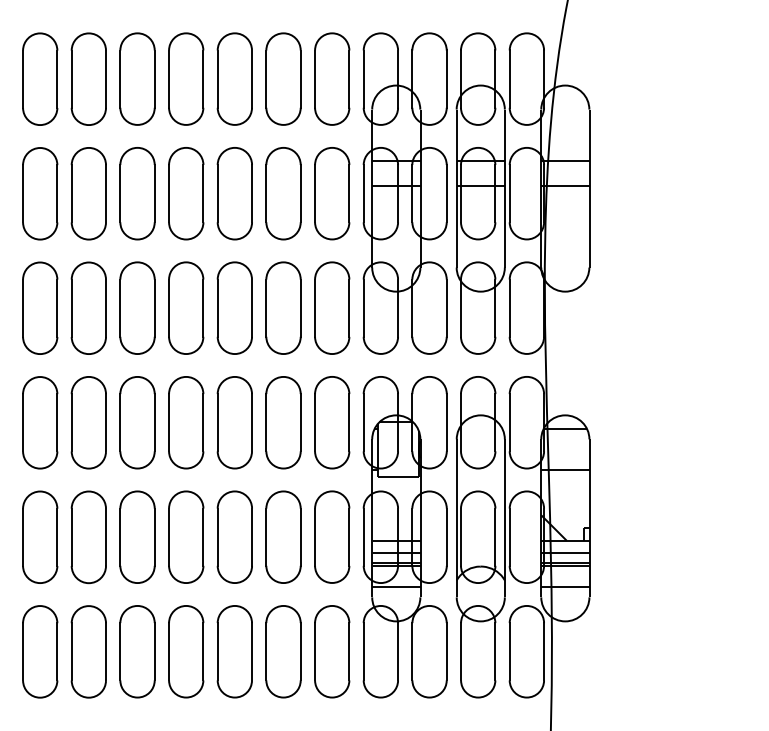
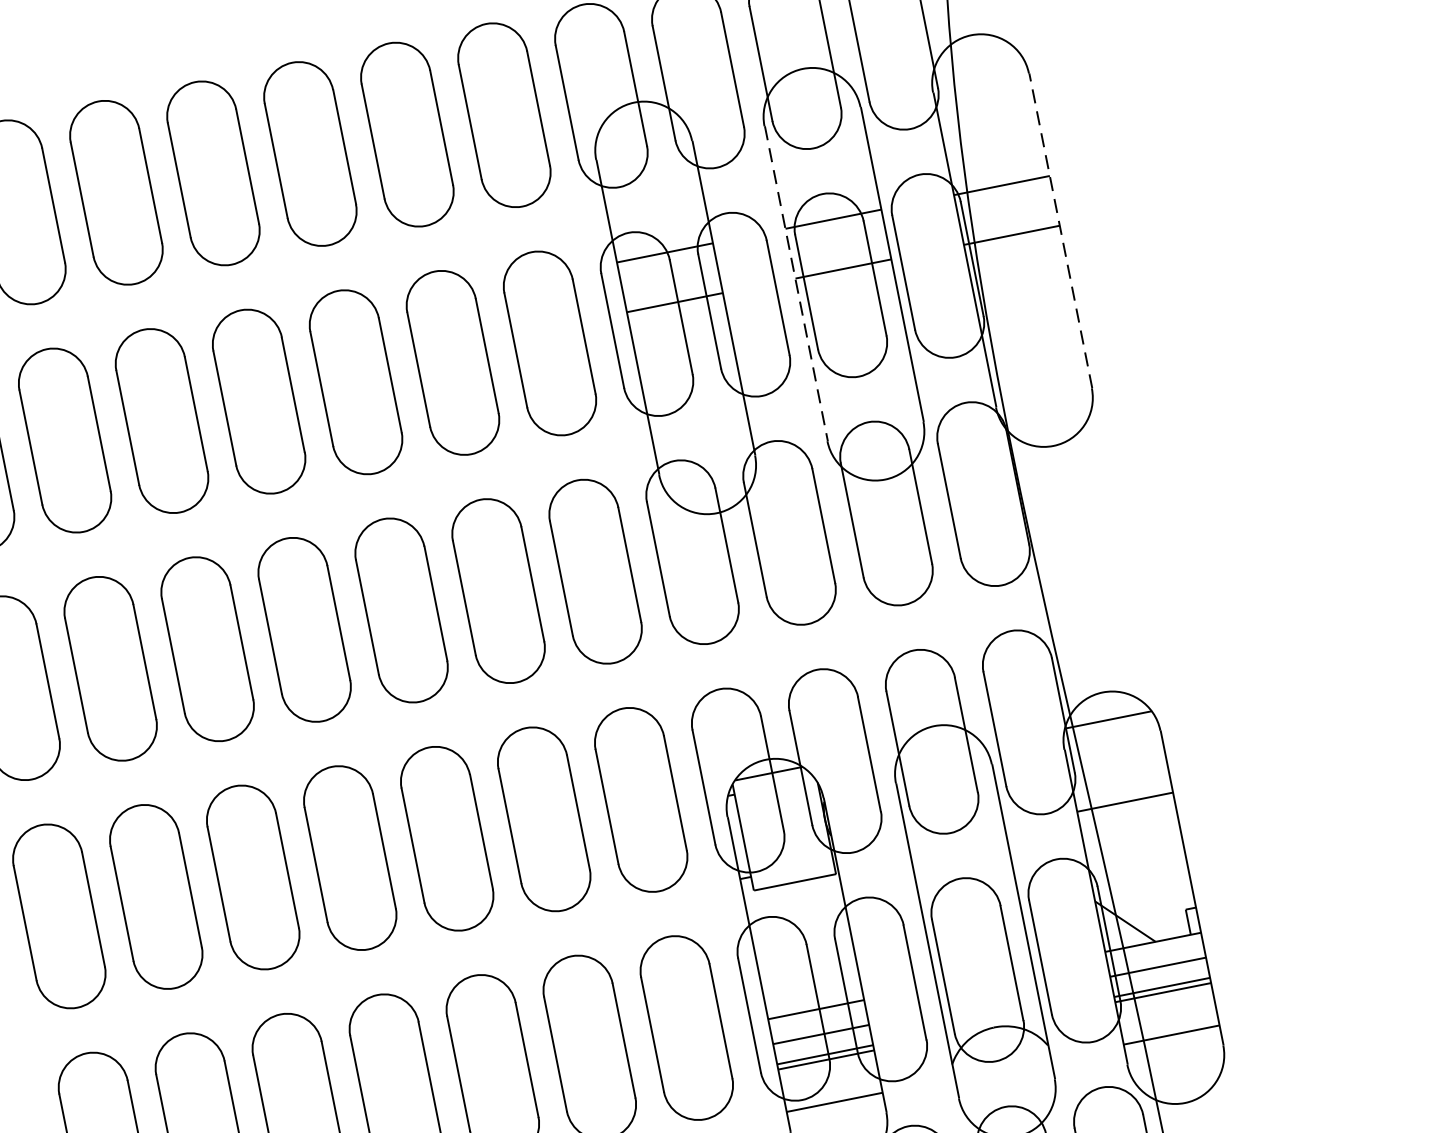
line: (589, 188) -> (1060, 230), solid -> dashed
line: (456, 189) -> (796, 285), solid -> dashed

